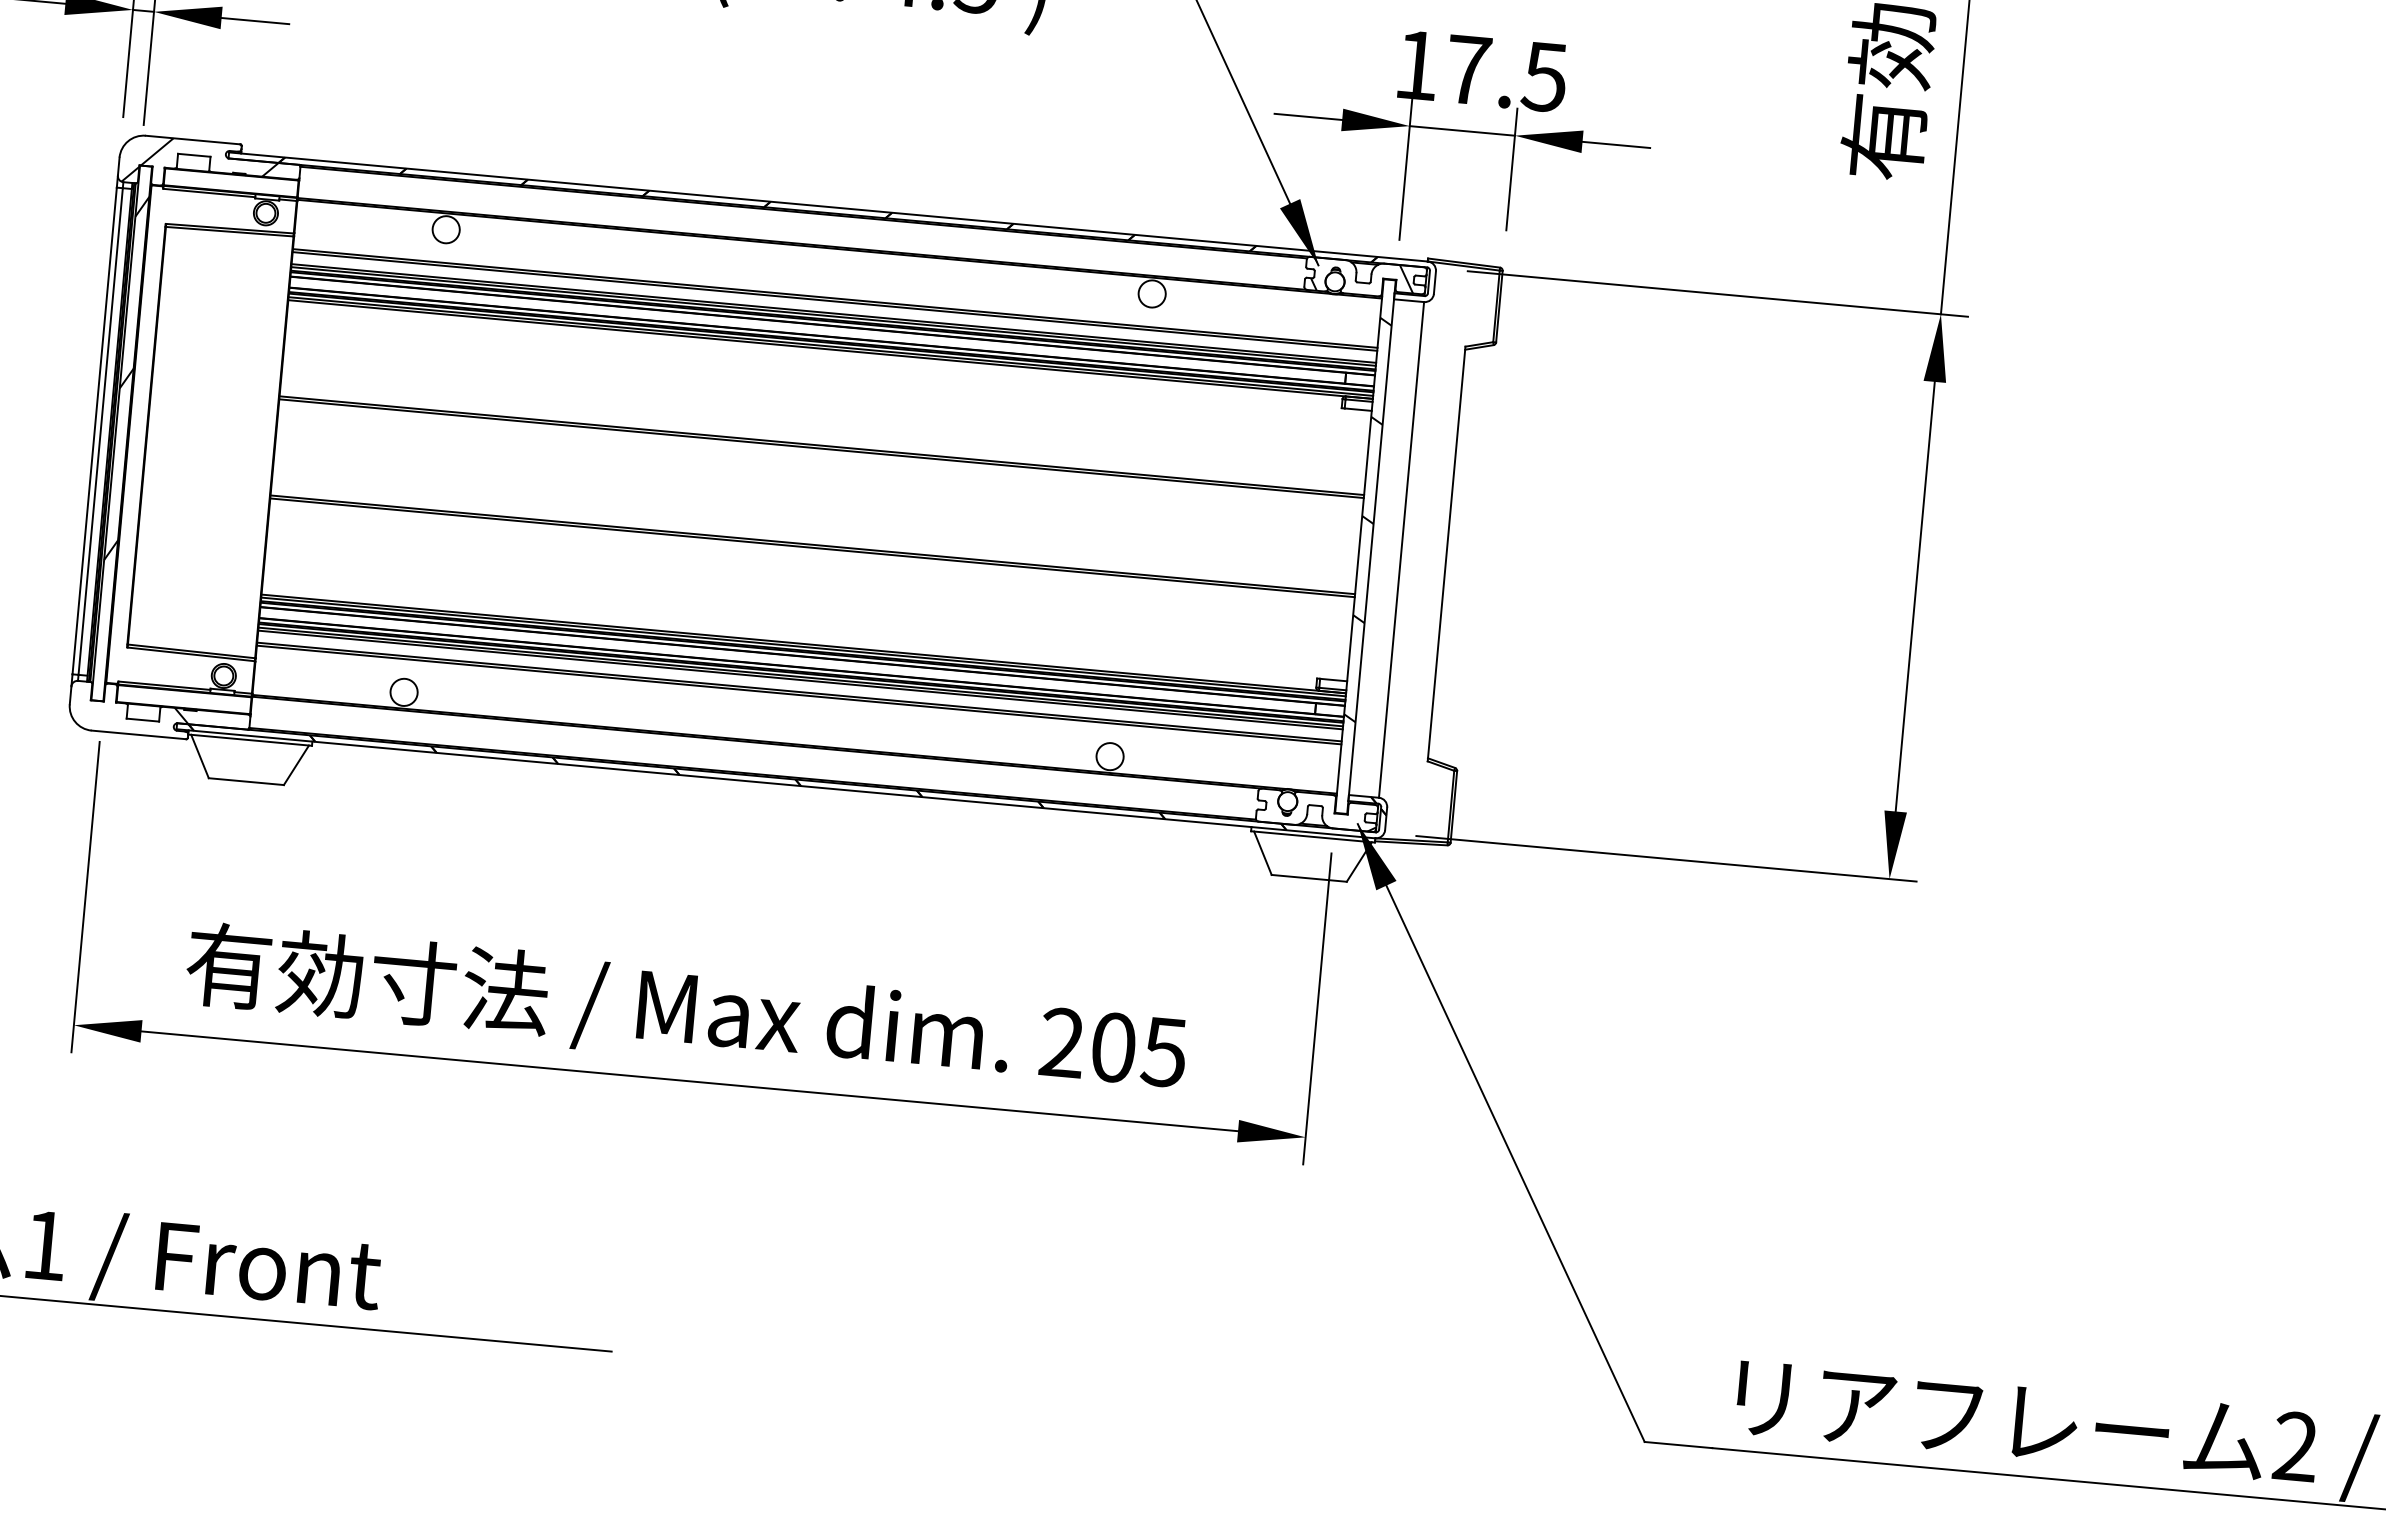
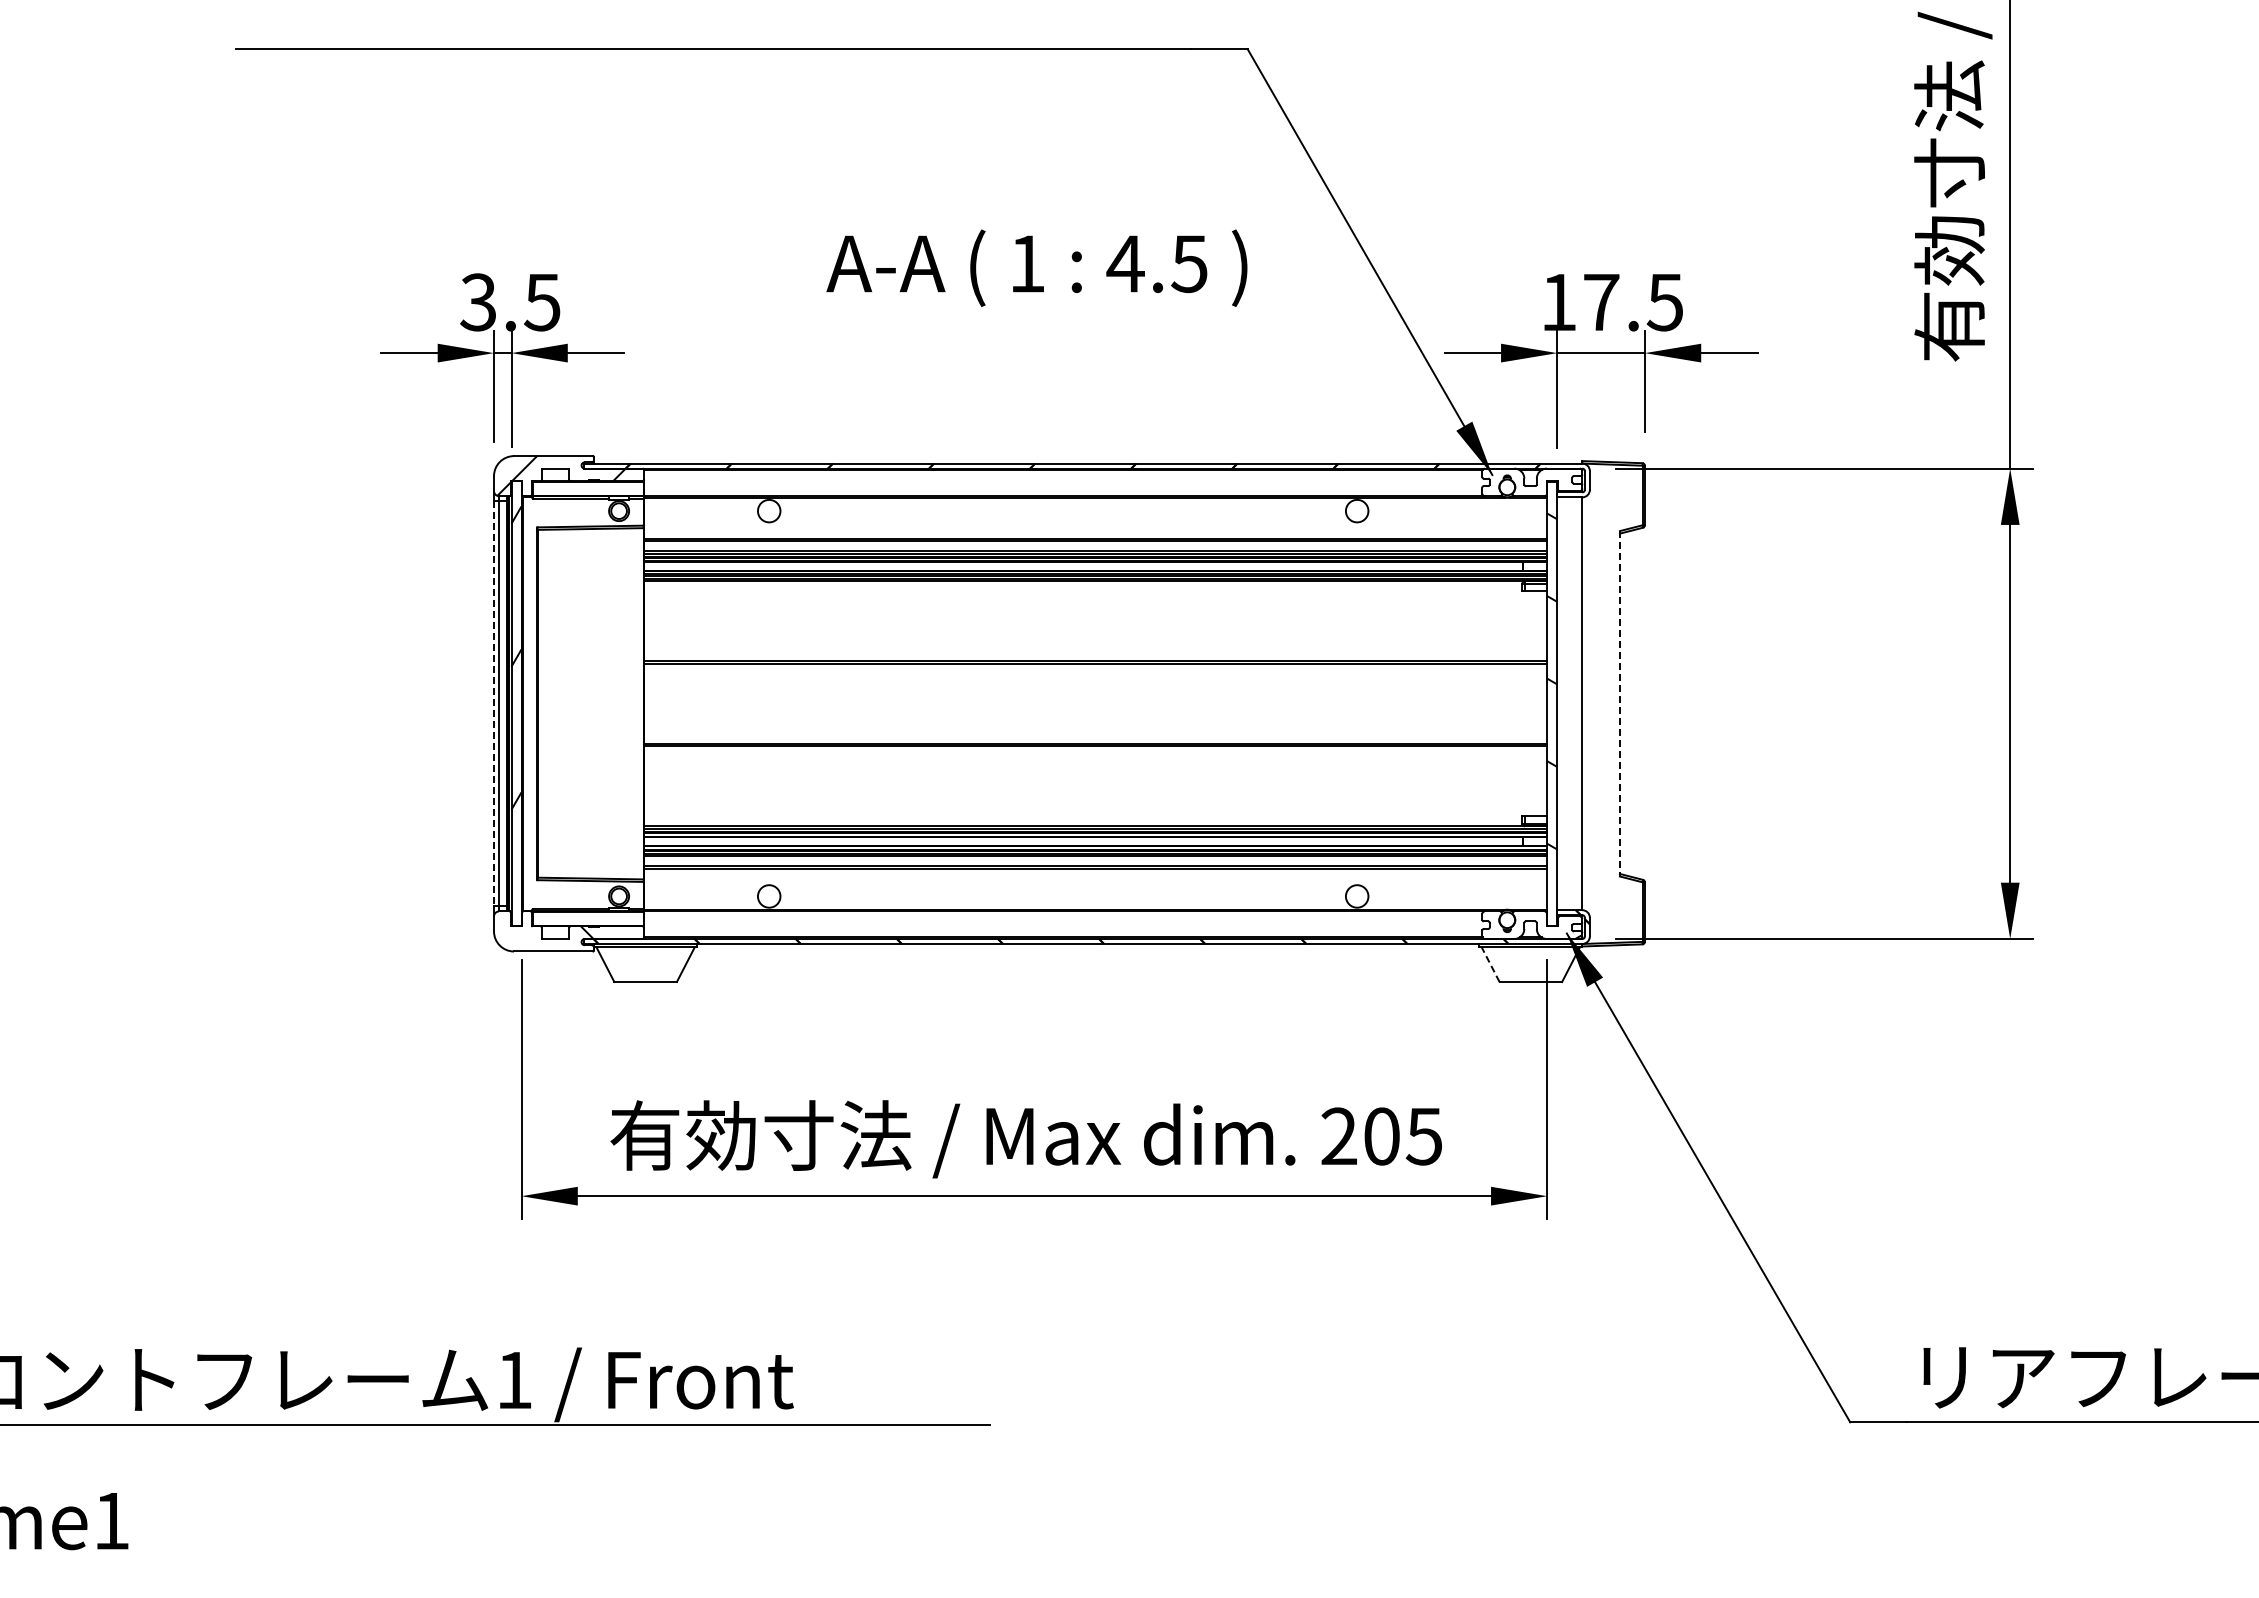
hatch: (1362, 278) -> (1529, 482), removed
line: (95, 430) -> (494, 703), solid -> dashed
line: (1446, 553) -> (1619, 703), solid -> dashed
line: (1262, 852) -> (1490, 964), solid -> dashed

